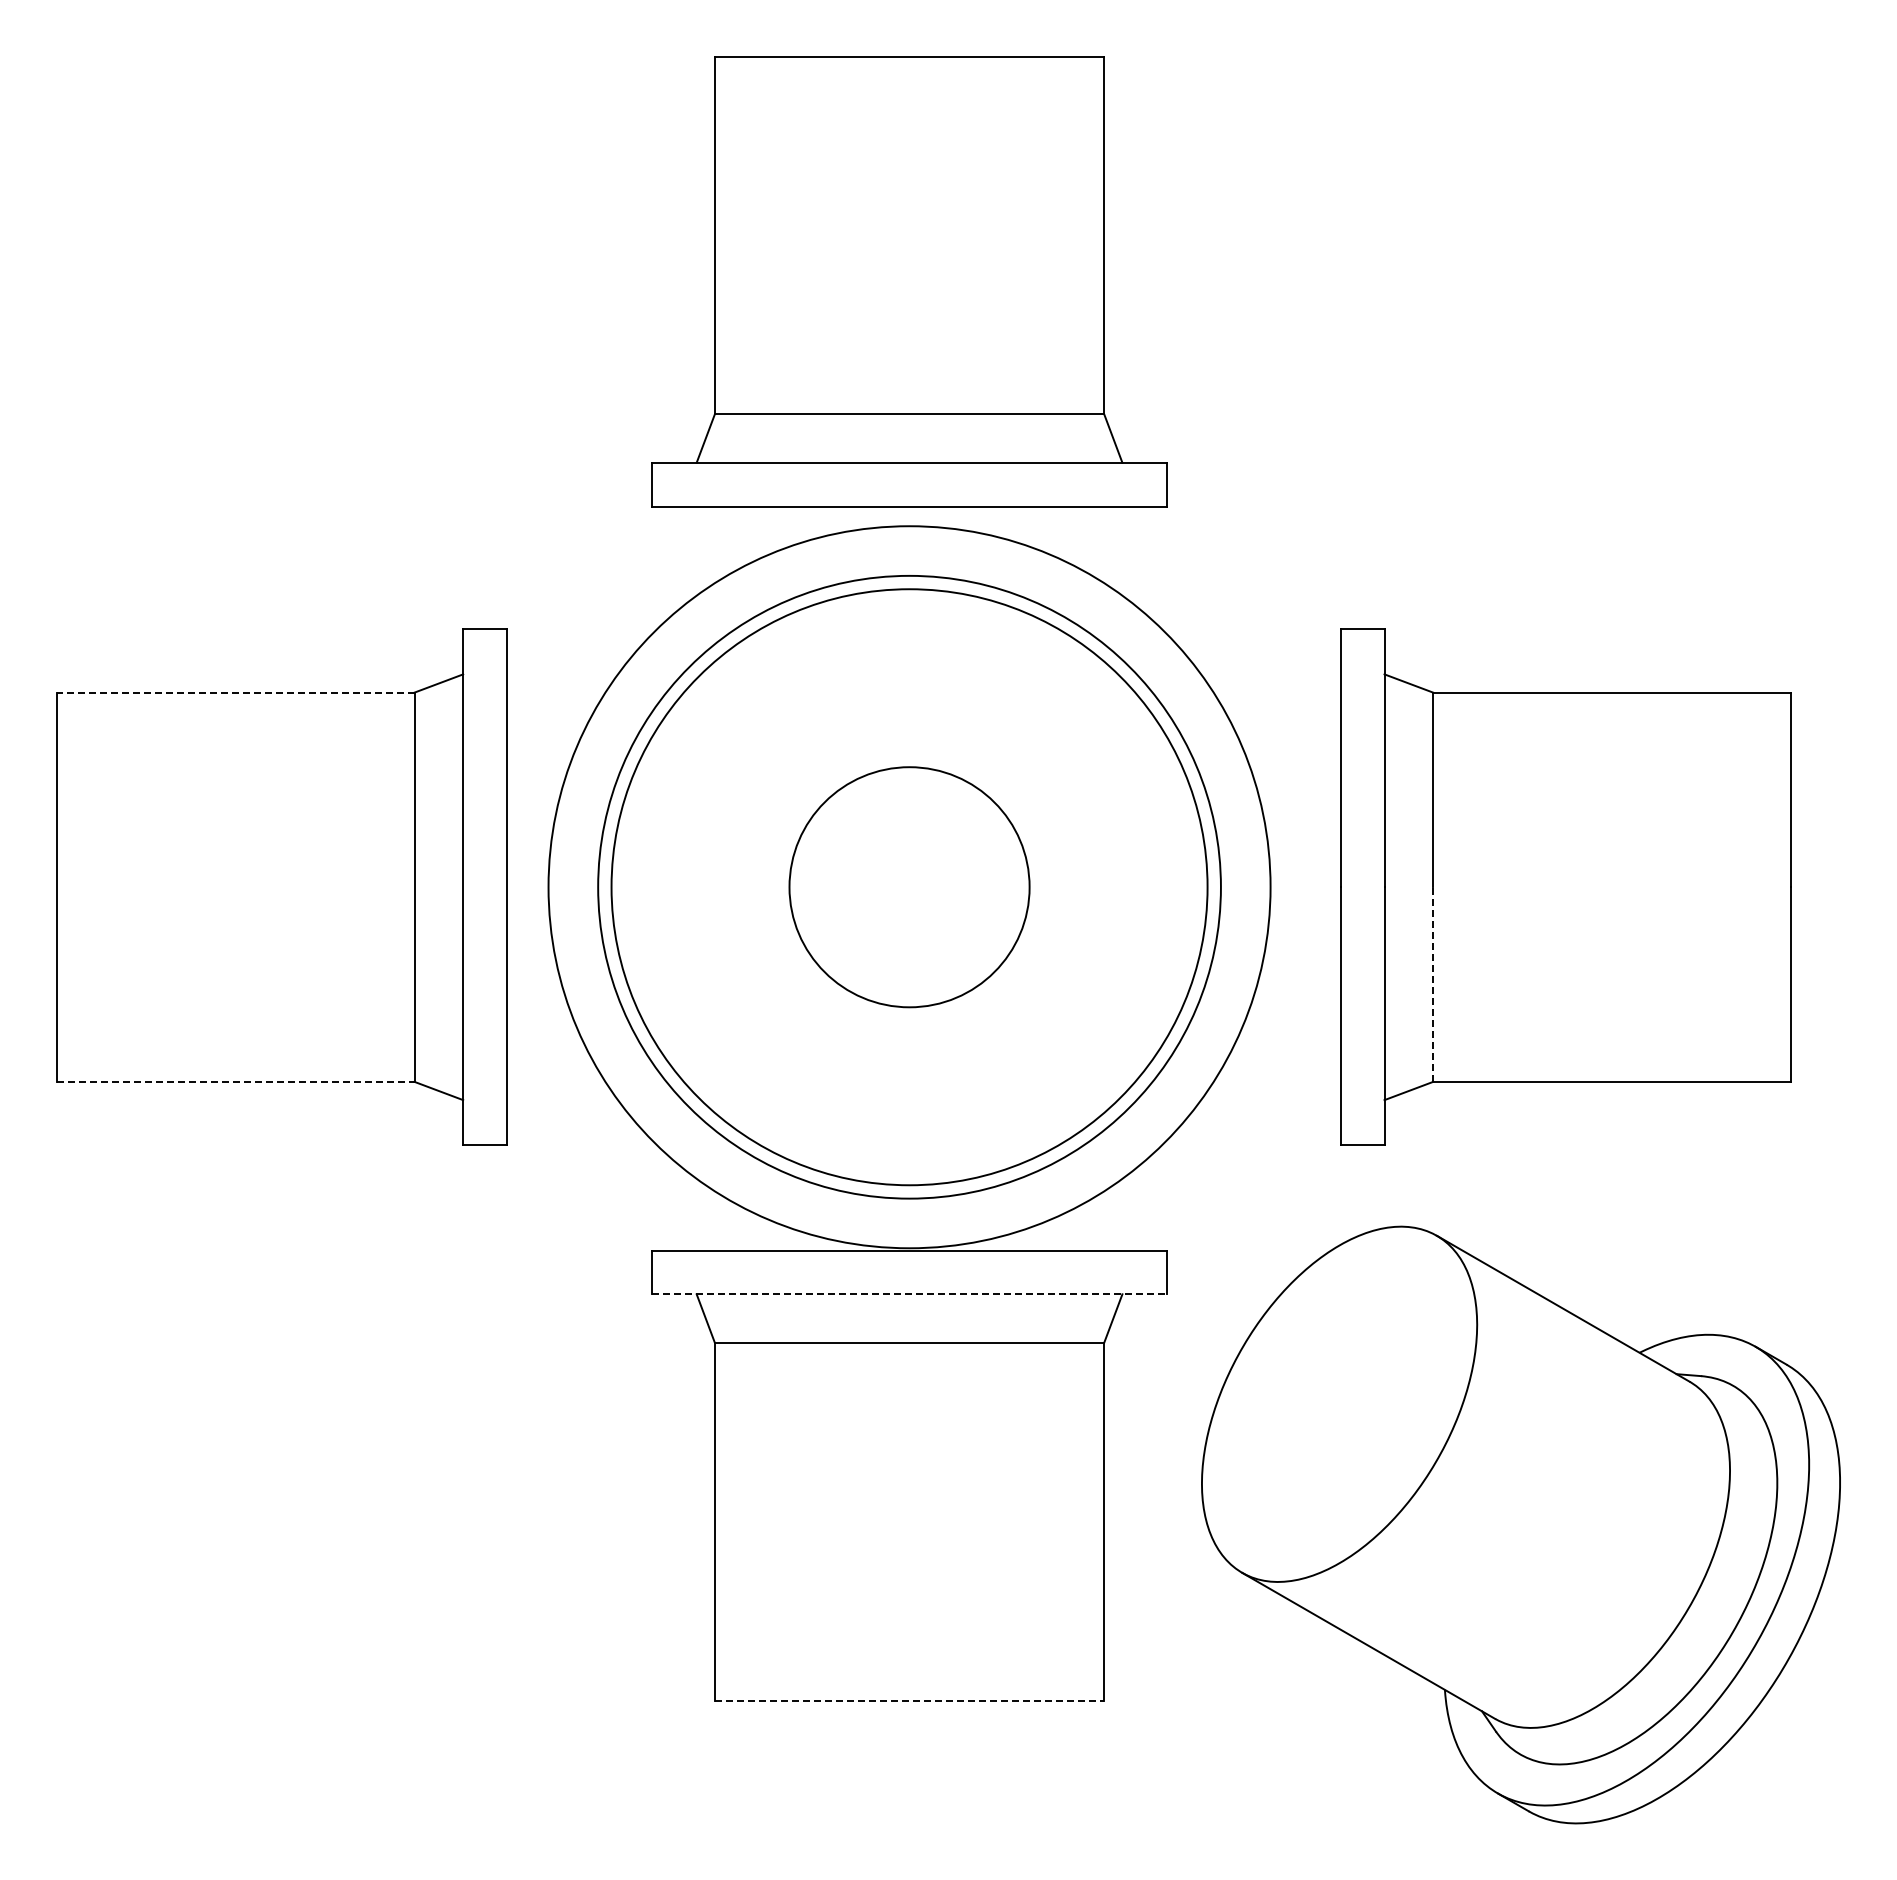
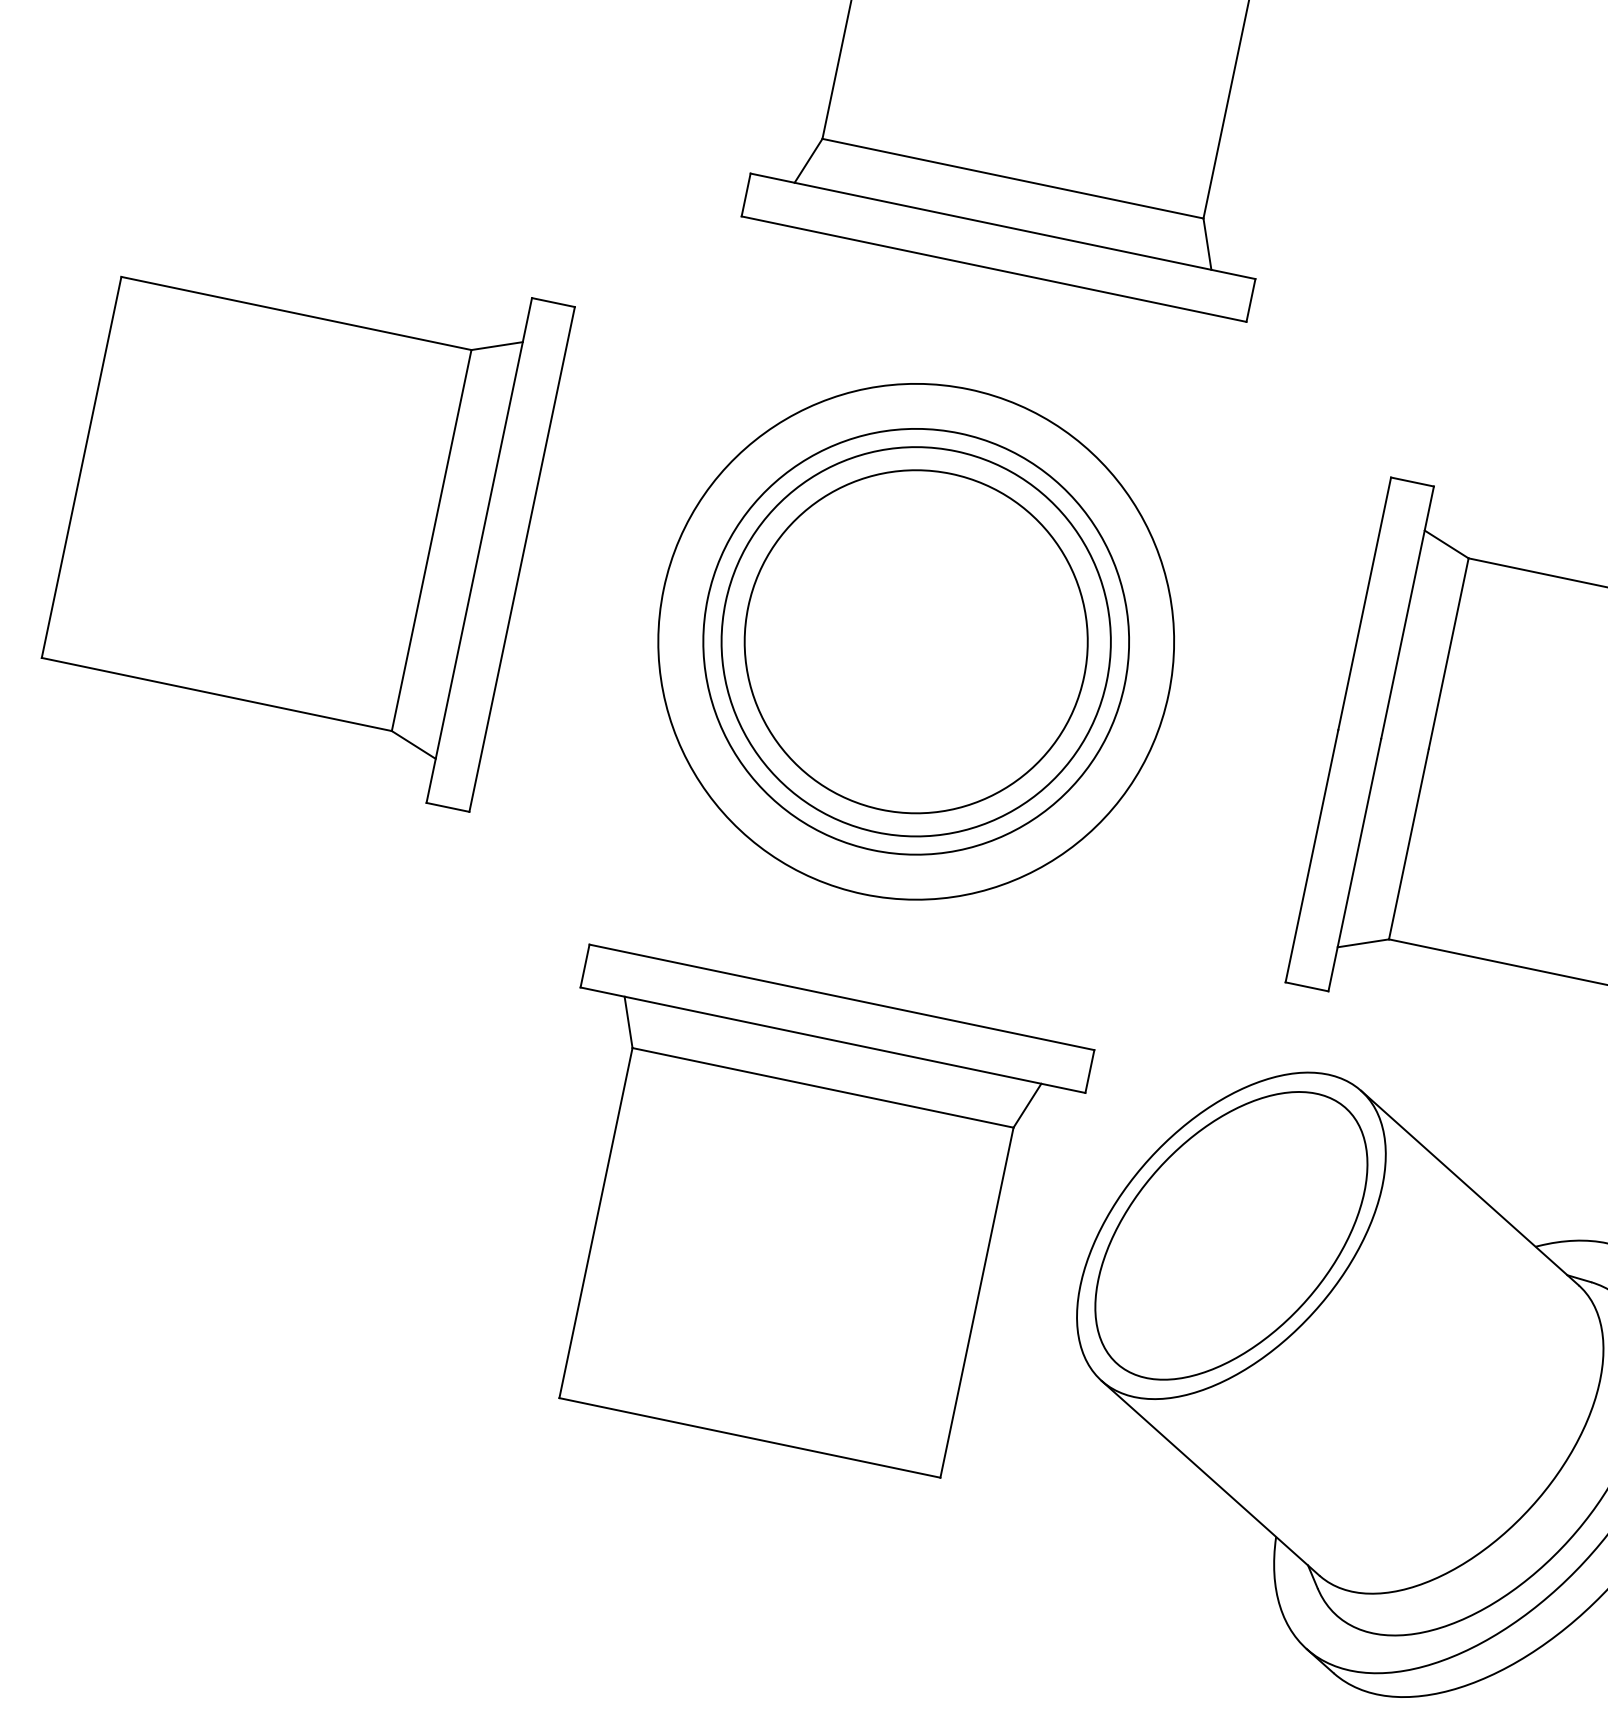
line: (235, 692) -> (296, 313), dashed -> solid
circle: (909, 886) -> (916, 641), size x0.62
circle: (909, 886) -> (916, 641), size x1.43
circle: (909, 887) -> (916, 642), size x0.71
circle: (909, 887) -> (916, 642), size x0.71
line: (1433, 984) -> (1409, 844), dashed -> solid
line: (235, 1081) -> (216, 694), dashed -> solid
line: (909, 1294) -> (832, 1040), dashed -> solid
part: (1339, 1403) -> (1231, 1235), added
line: (909, 1700) -> (749, 1437), dashed -> solid

